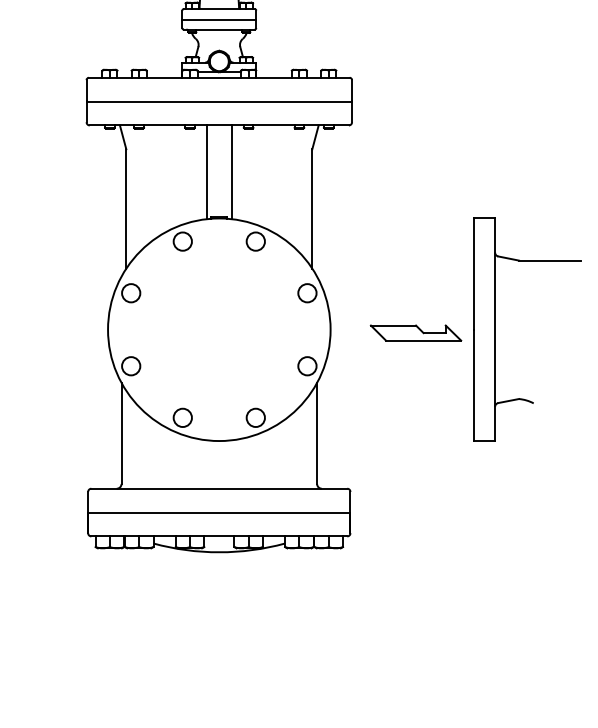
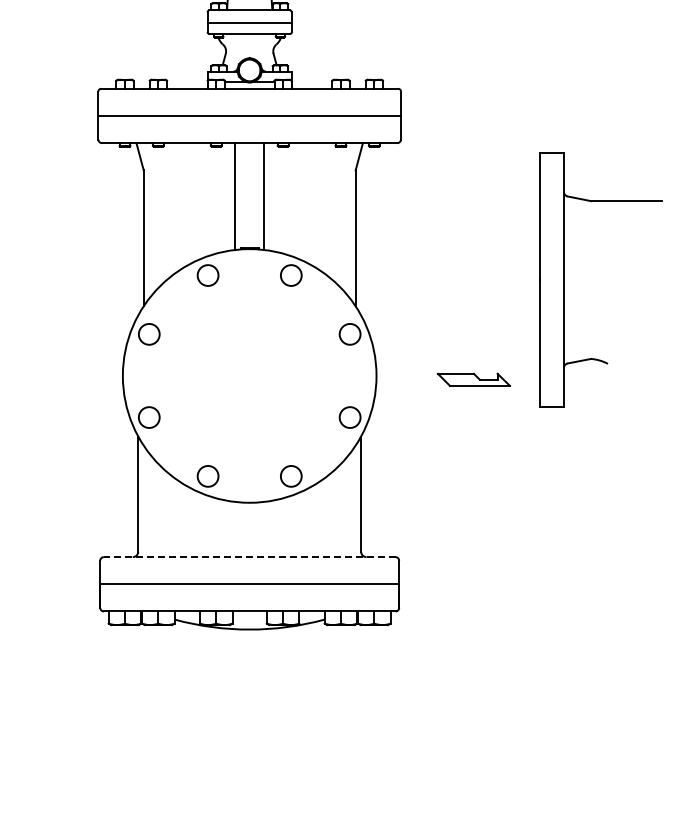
part: (495, 329) -> (564, 279), moved
part: (415, 332) -> (473, 379), size x0.7
line: (219, 489) -> (249, 557), solid -> dashed

